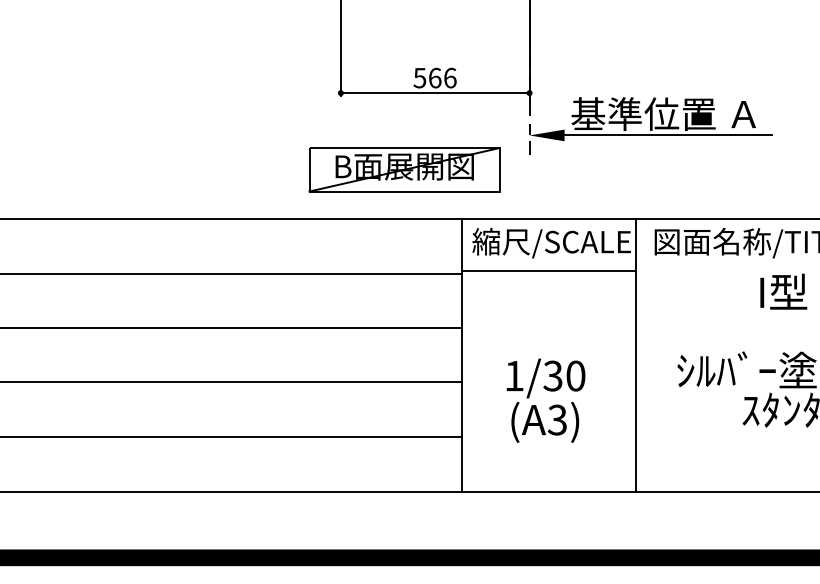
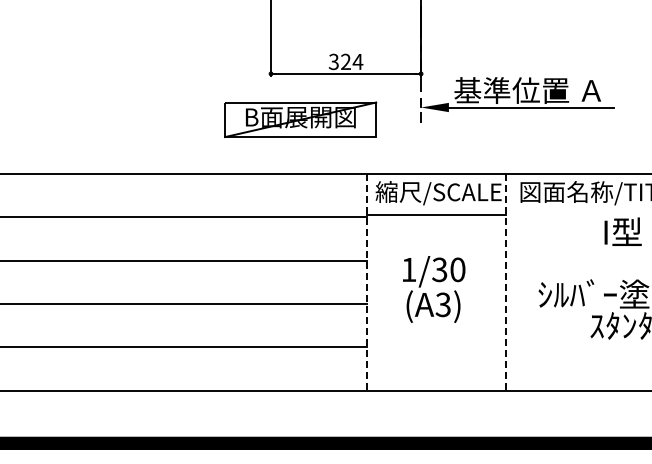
text: (435, 77) -> (346, 61), 566 -> 324
part: (404, 169) -> (300, 119), moved
line: (462, 355) -> (367, 282), solid -> dashed
line: (636, 355) -> (506, 282), solid -> dashed
text: (546, 400) -> (434, 289), moved

